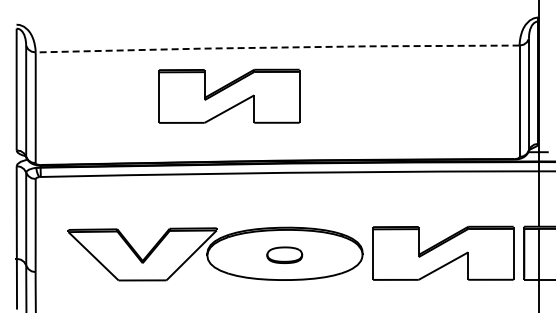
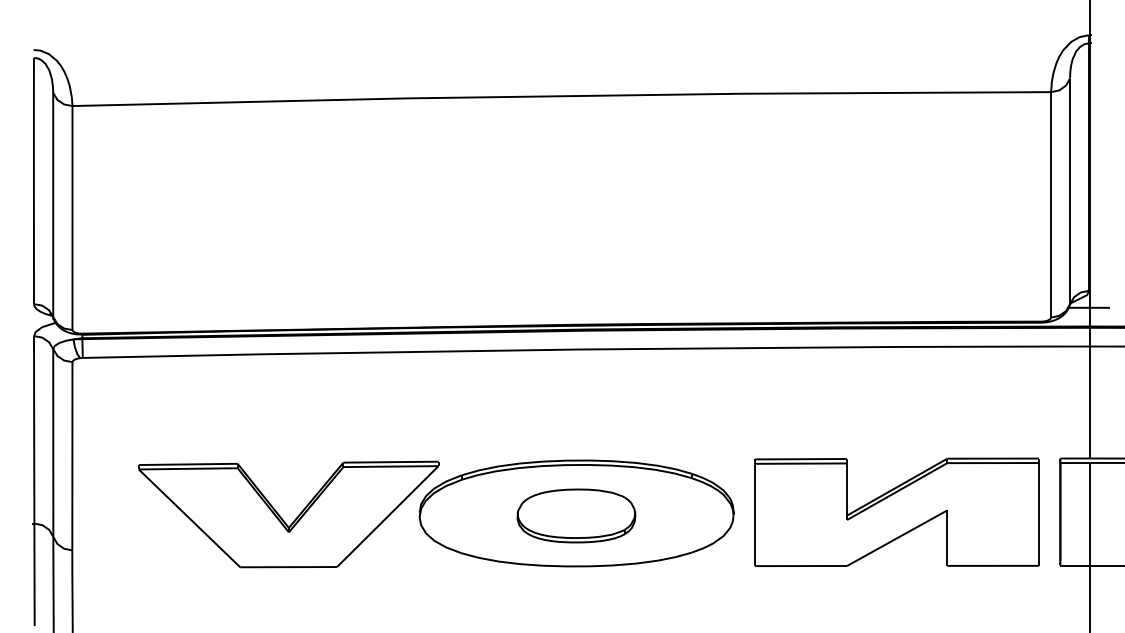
line: (277, 47) -> (561, 96), dashed -> solid
part: (229, 95) -> (464, 193), removed
part: (284, 255) -> (575, 516), size x1.67

